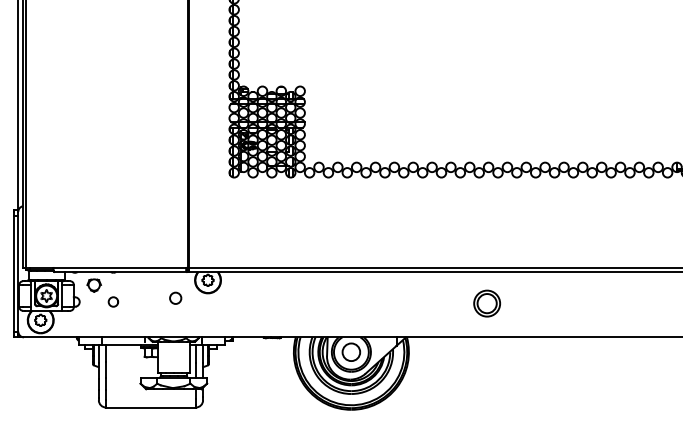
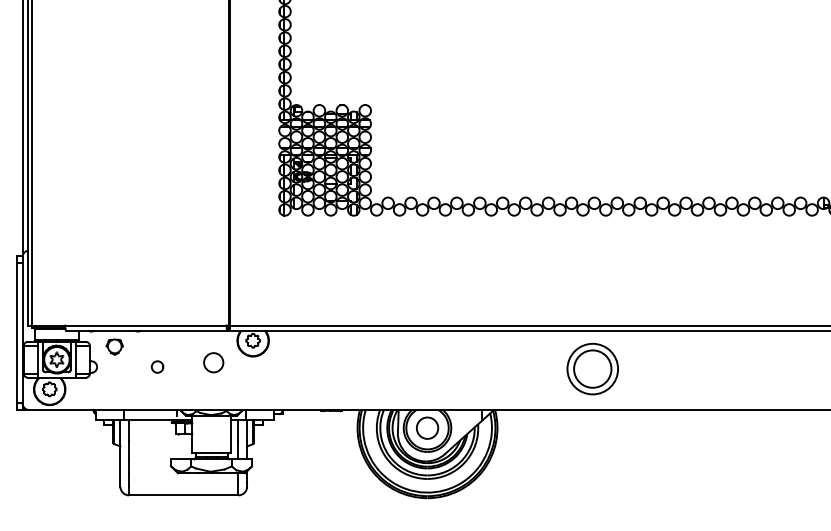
circle: (175, 297) -> (213, 361), size x1.4
part: (113, 301) -> (157, 366), moved
part: (486, 303) -> (591, 368), size x1.6

